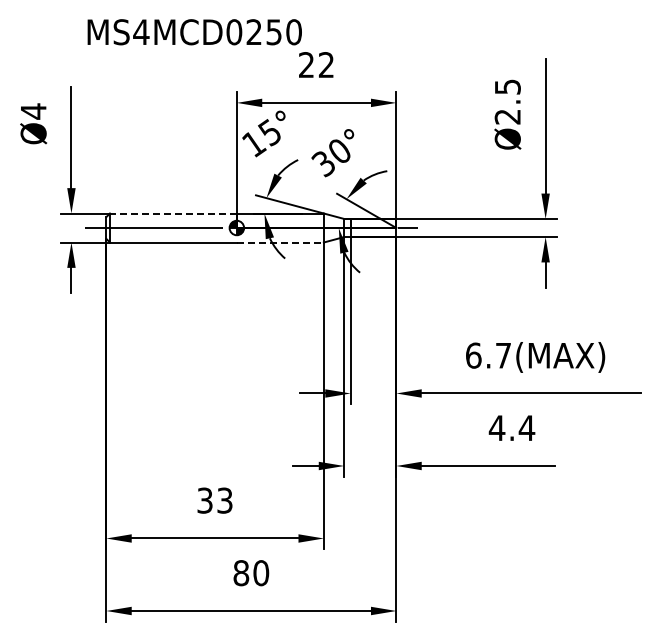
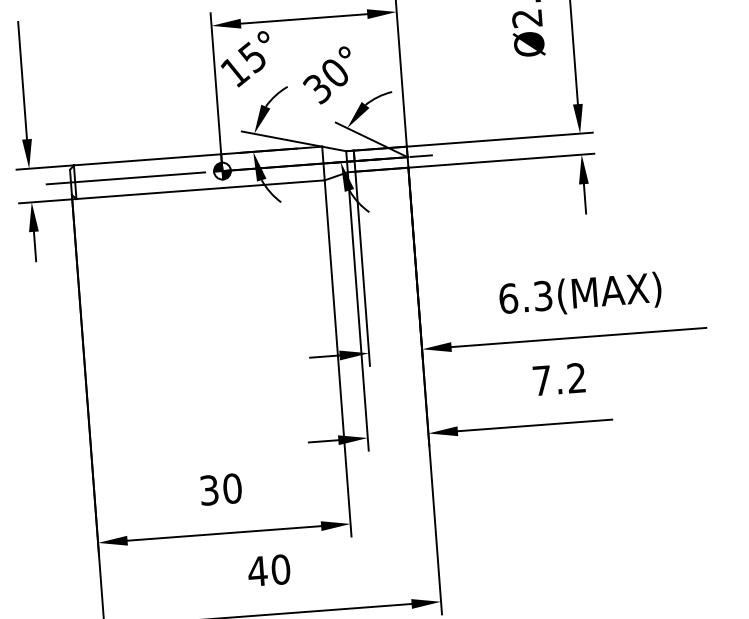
line: (172, 213) -> (146, 159), dashed -> solid
line: (280, 242) -> (274, 184), dashed -> solid
text: (503, 355) -> (543, 295), 6.7(MAX) -> 6.3(MAX)
text: (511, 427) -> (558, 378), 4.4 -> 7.2
text: (224, 500) -> (231, 488), 33 -> 30
text: (241, 573) -> (258, 571), 80 -> 40

